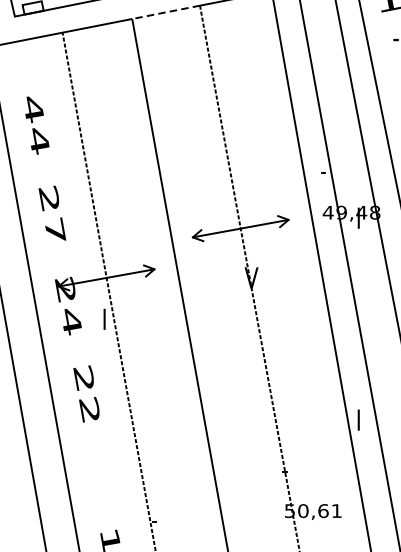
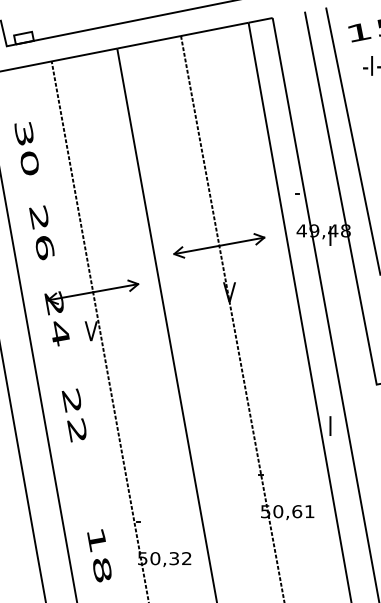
line: (165, 12) -> (148, 42), dashed -> solid
text: (35, 125) -> (26, 148), 44 -> 30
text: (54, 230) -> (44, 247), 27 -> 26
text: (103, 318) -> (90, 330), I -> V
text: (85, 394) -> (73, 415), moved

